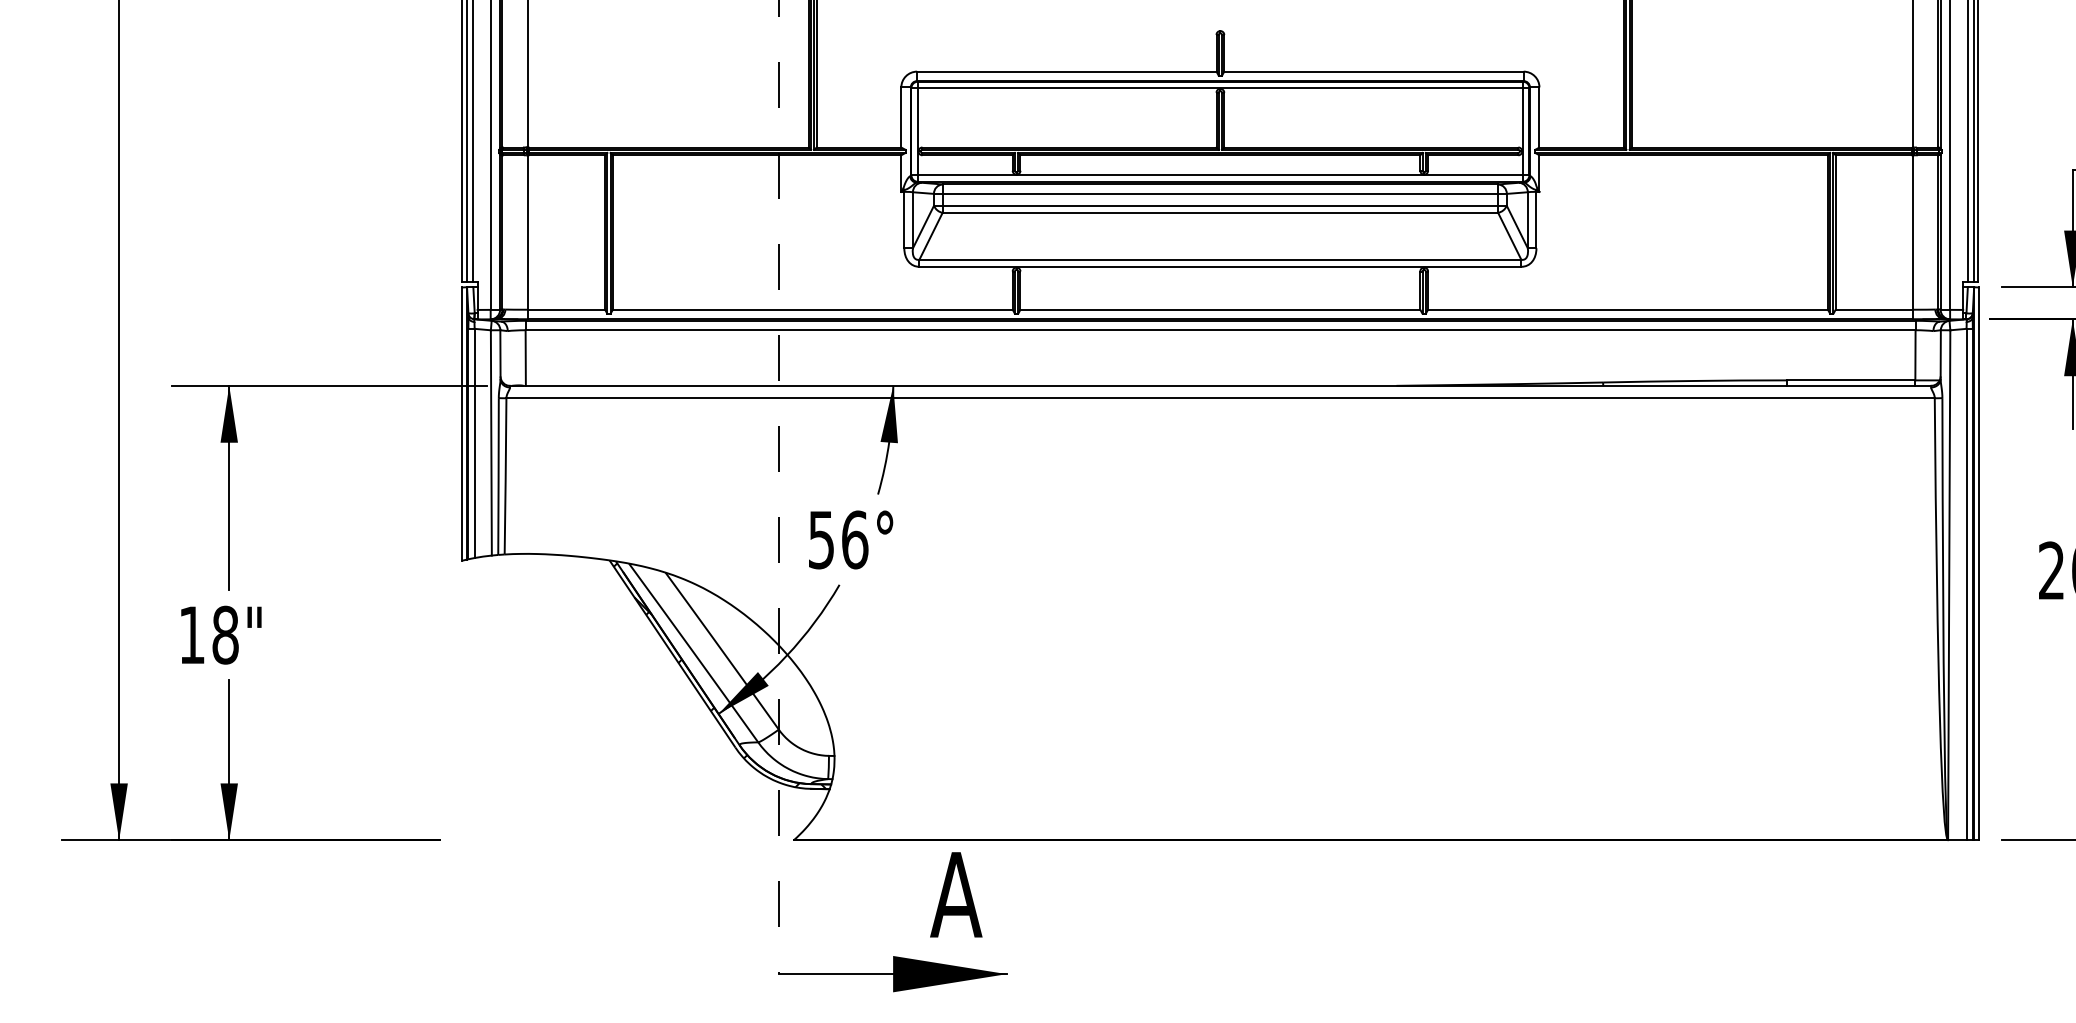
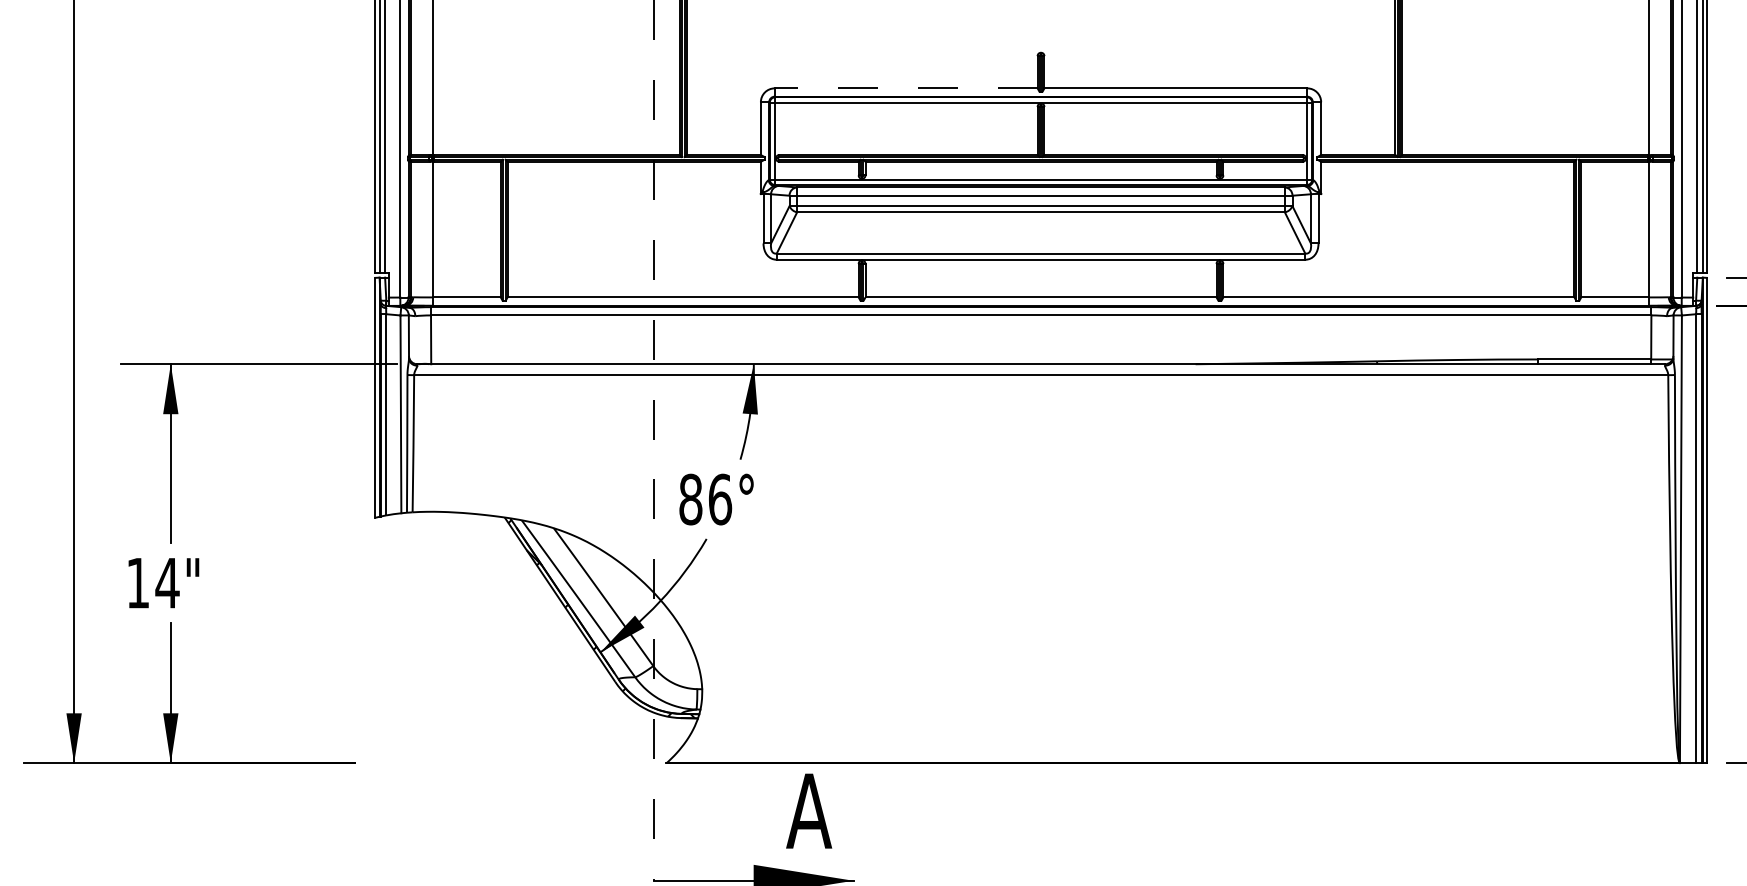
line: (1066, 71) -> (905, 88), solid -> dashed
text: (821, 539) -> (690, 499), 56° -> 86°
text: (225, 634) -> (167, 582), 18" -> 14"

